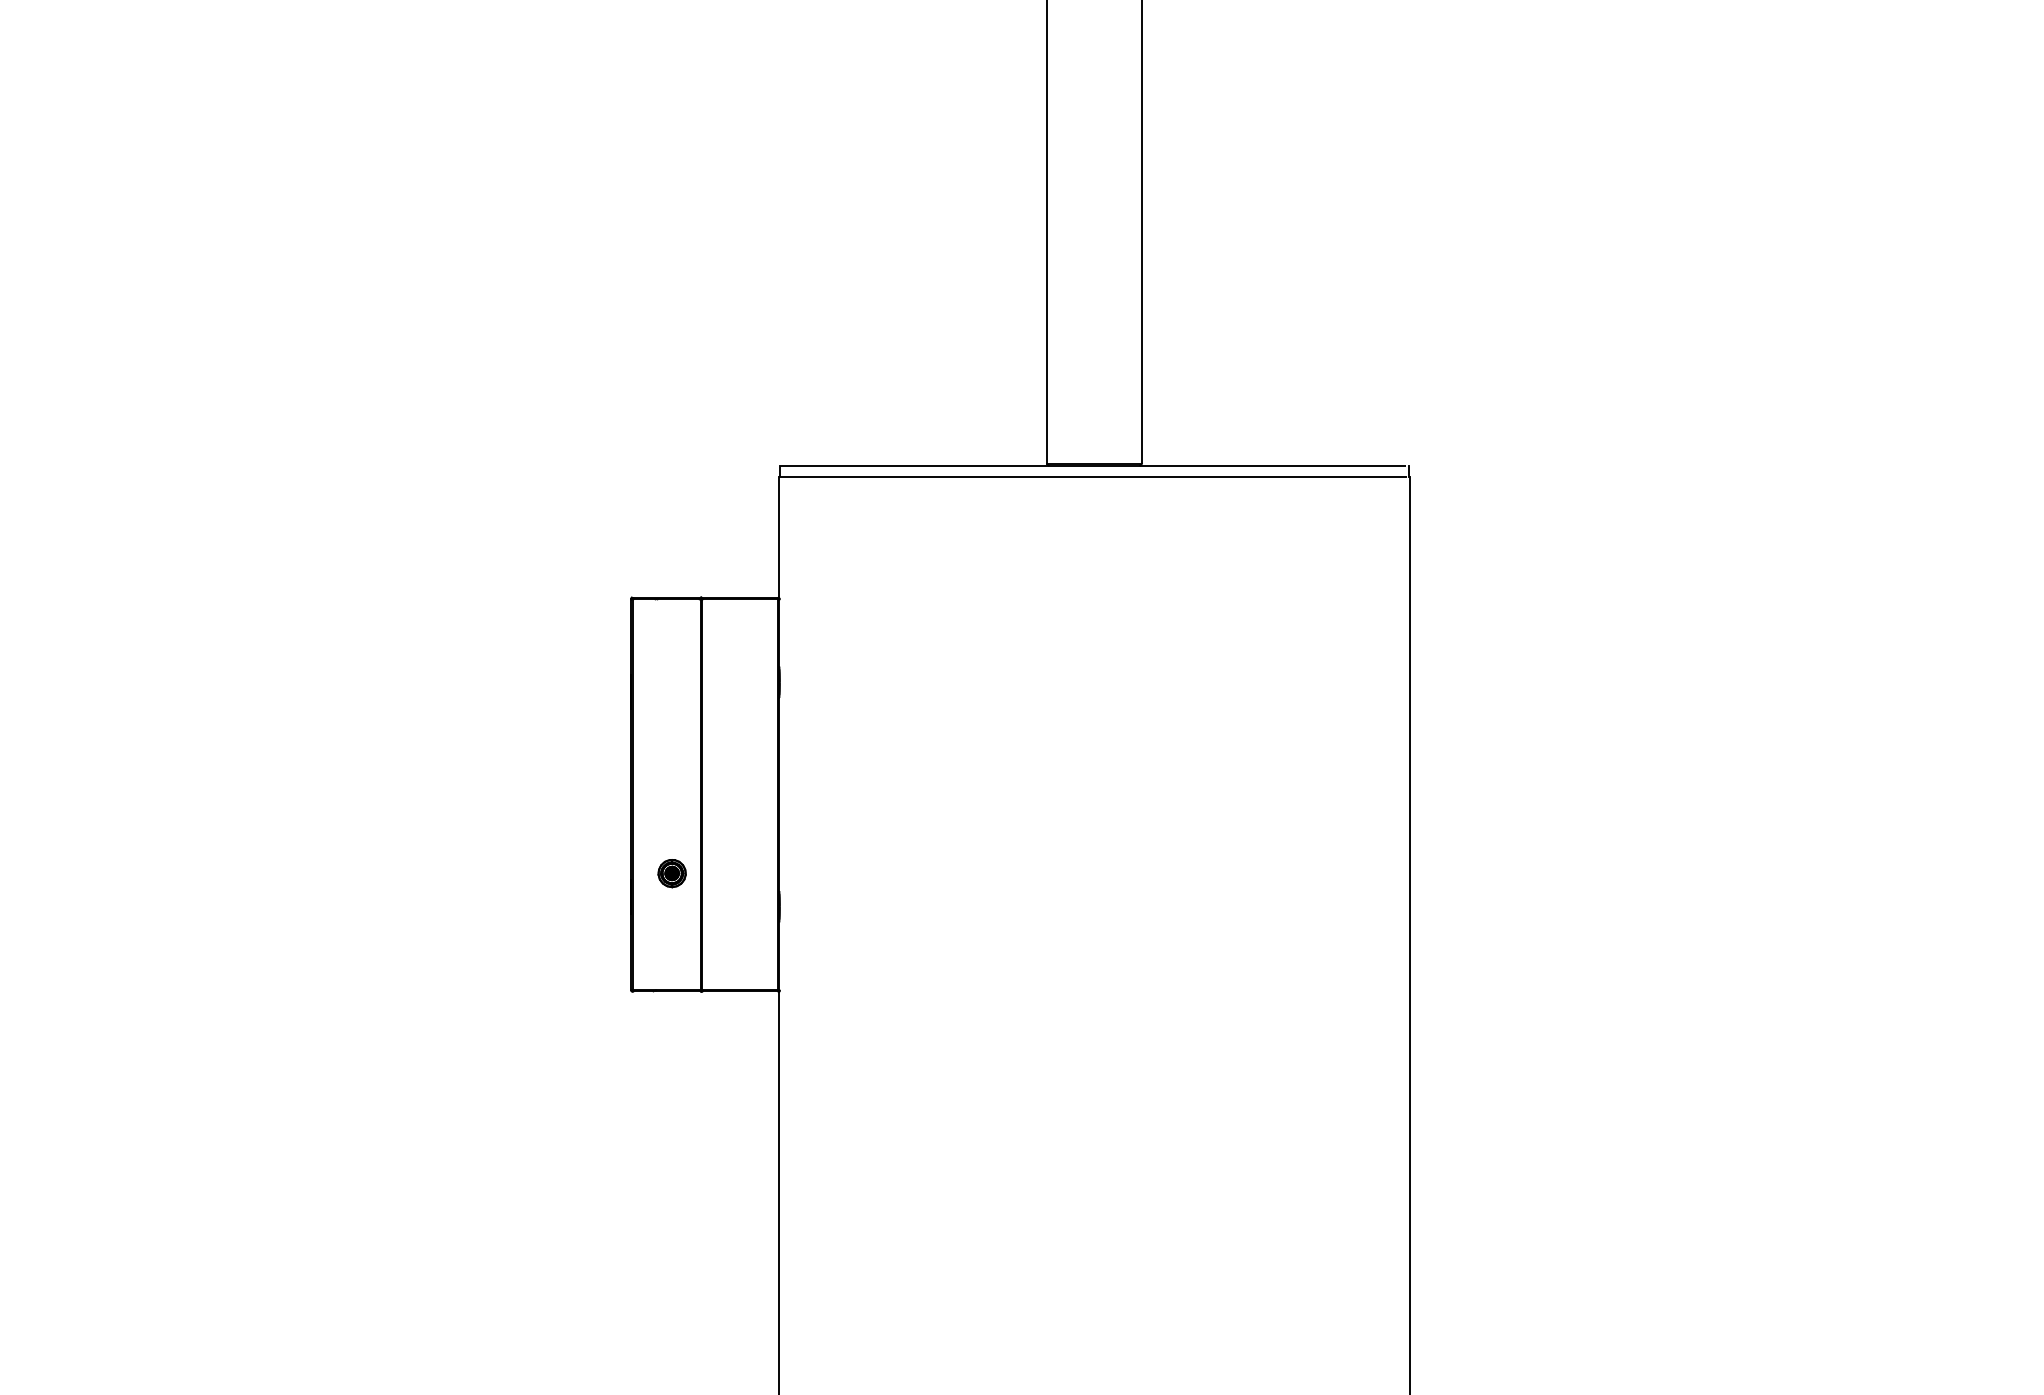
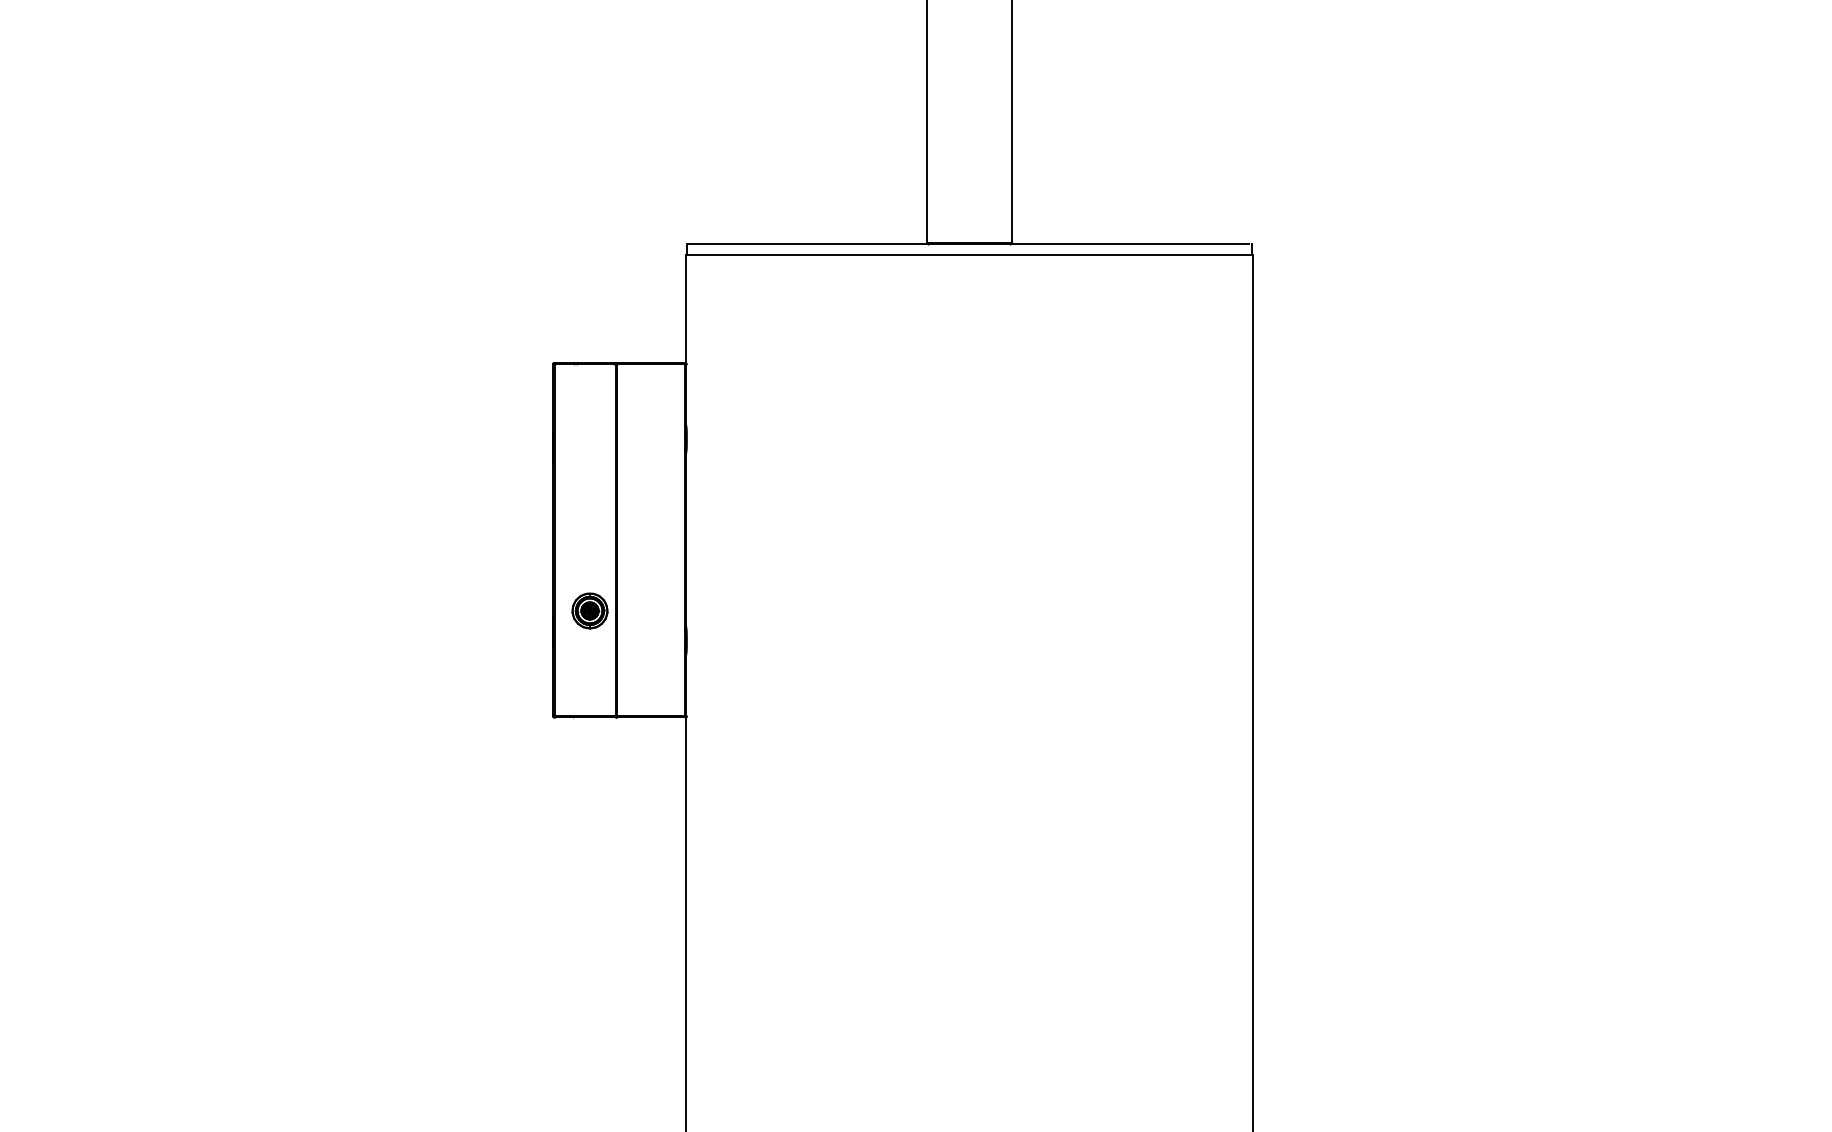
part: (671, 873) -> (589, 611), size x1.43

